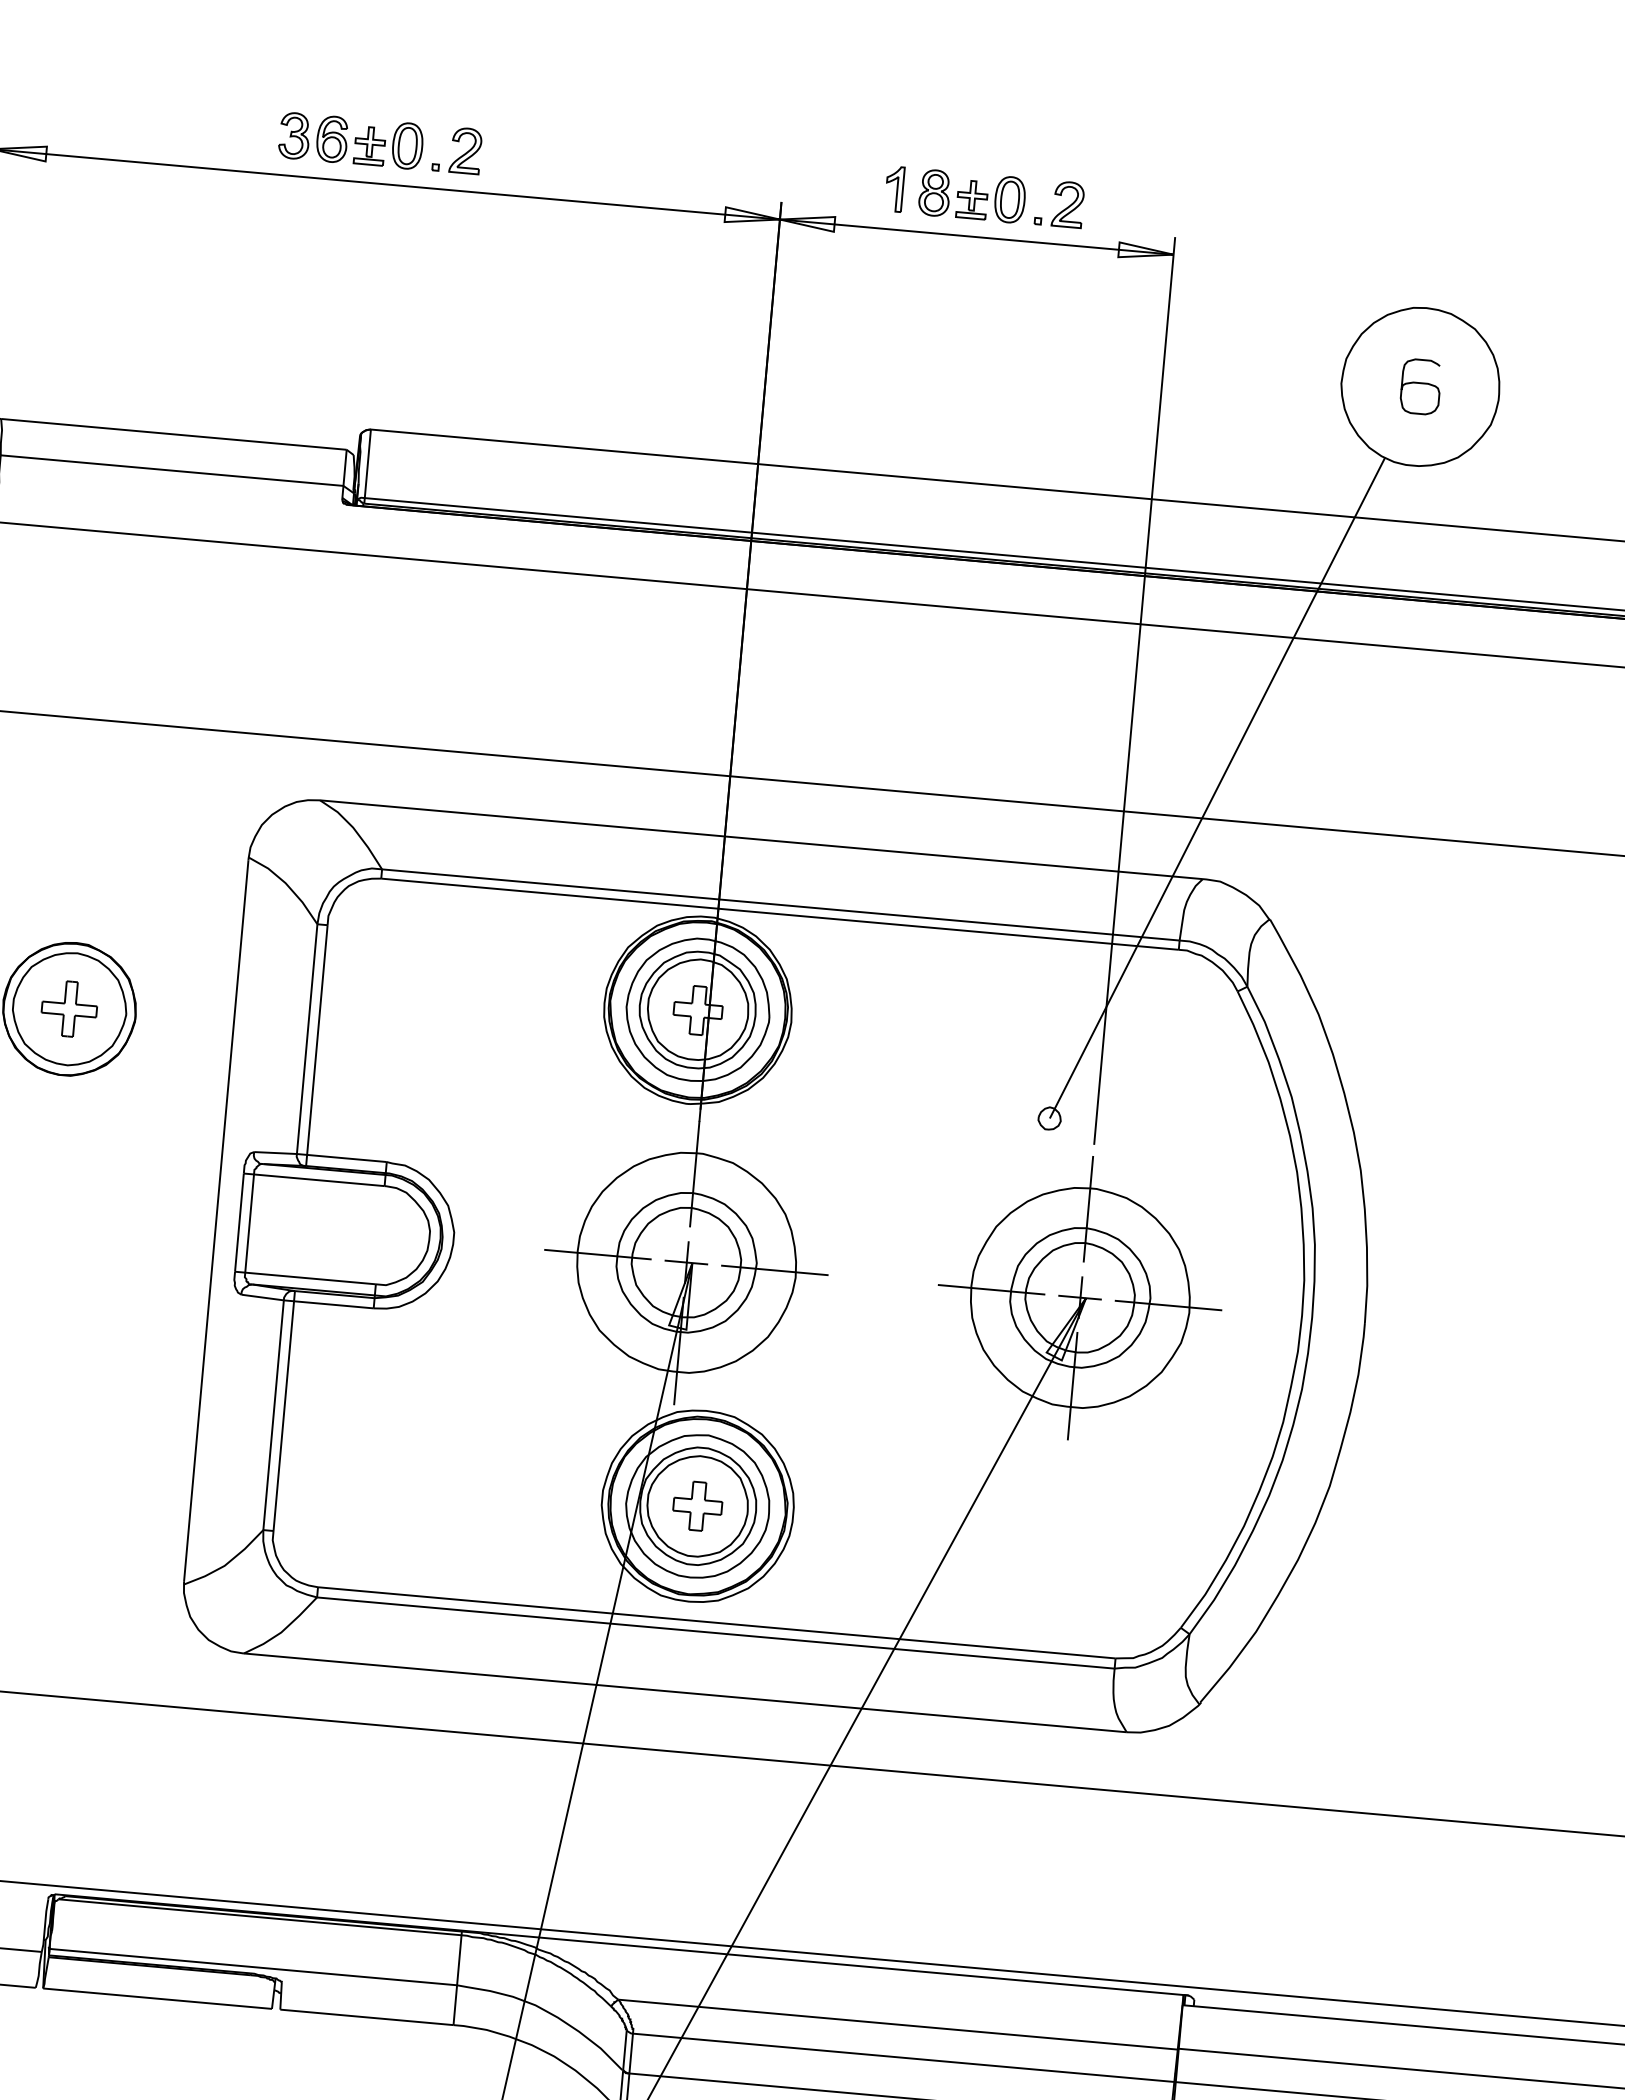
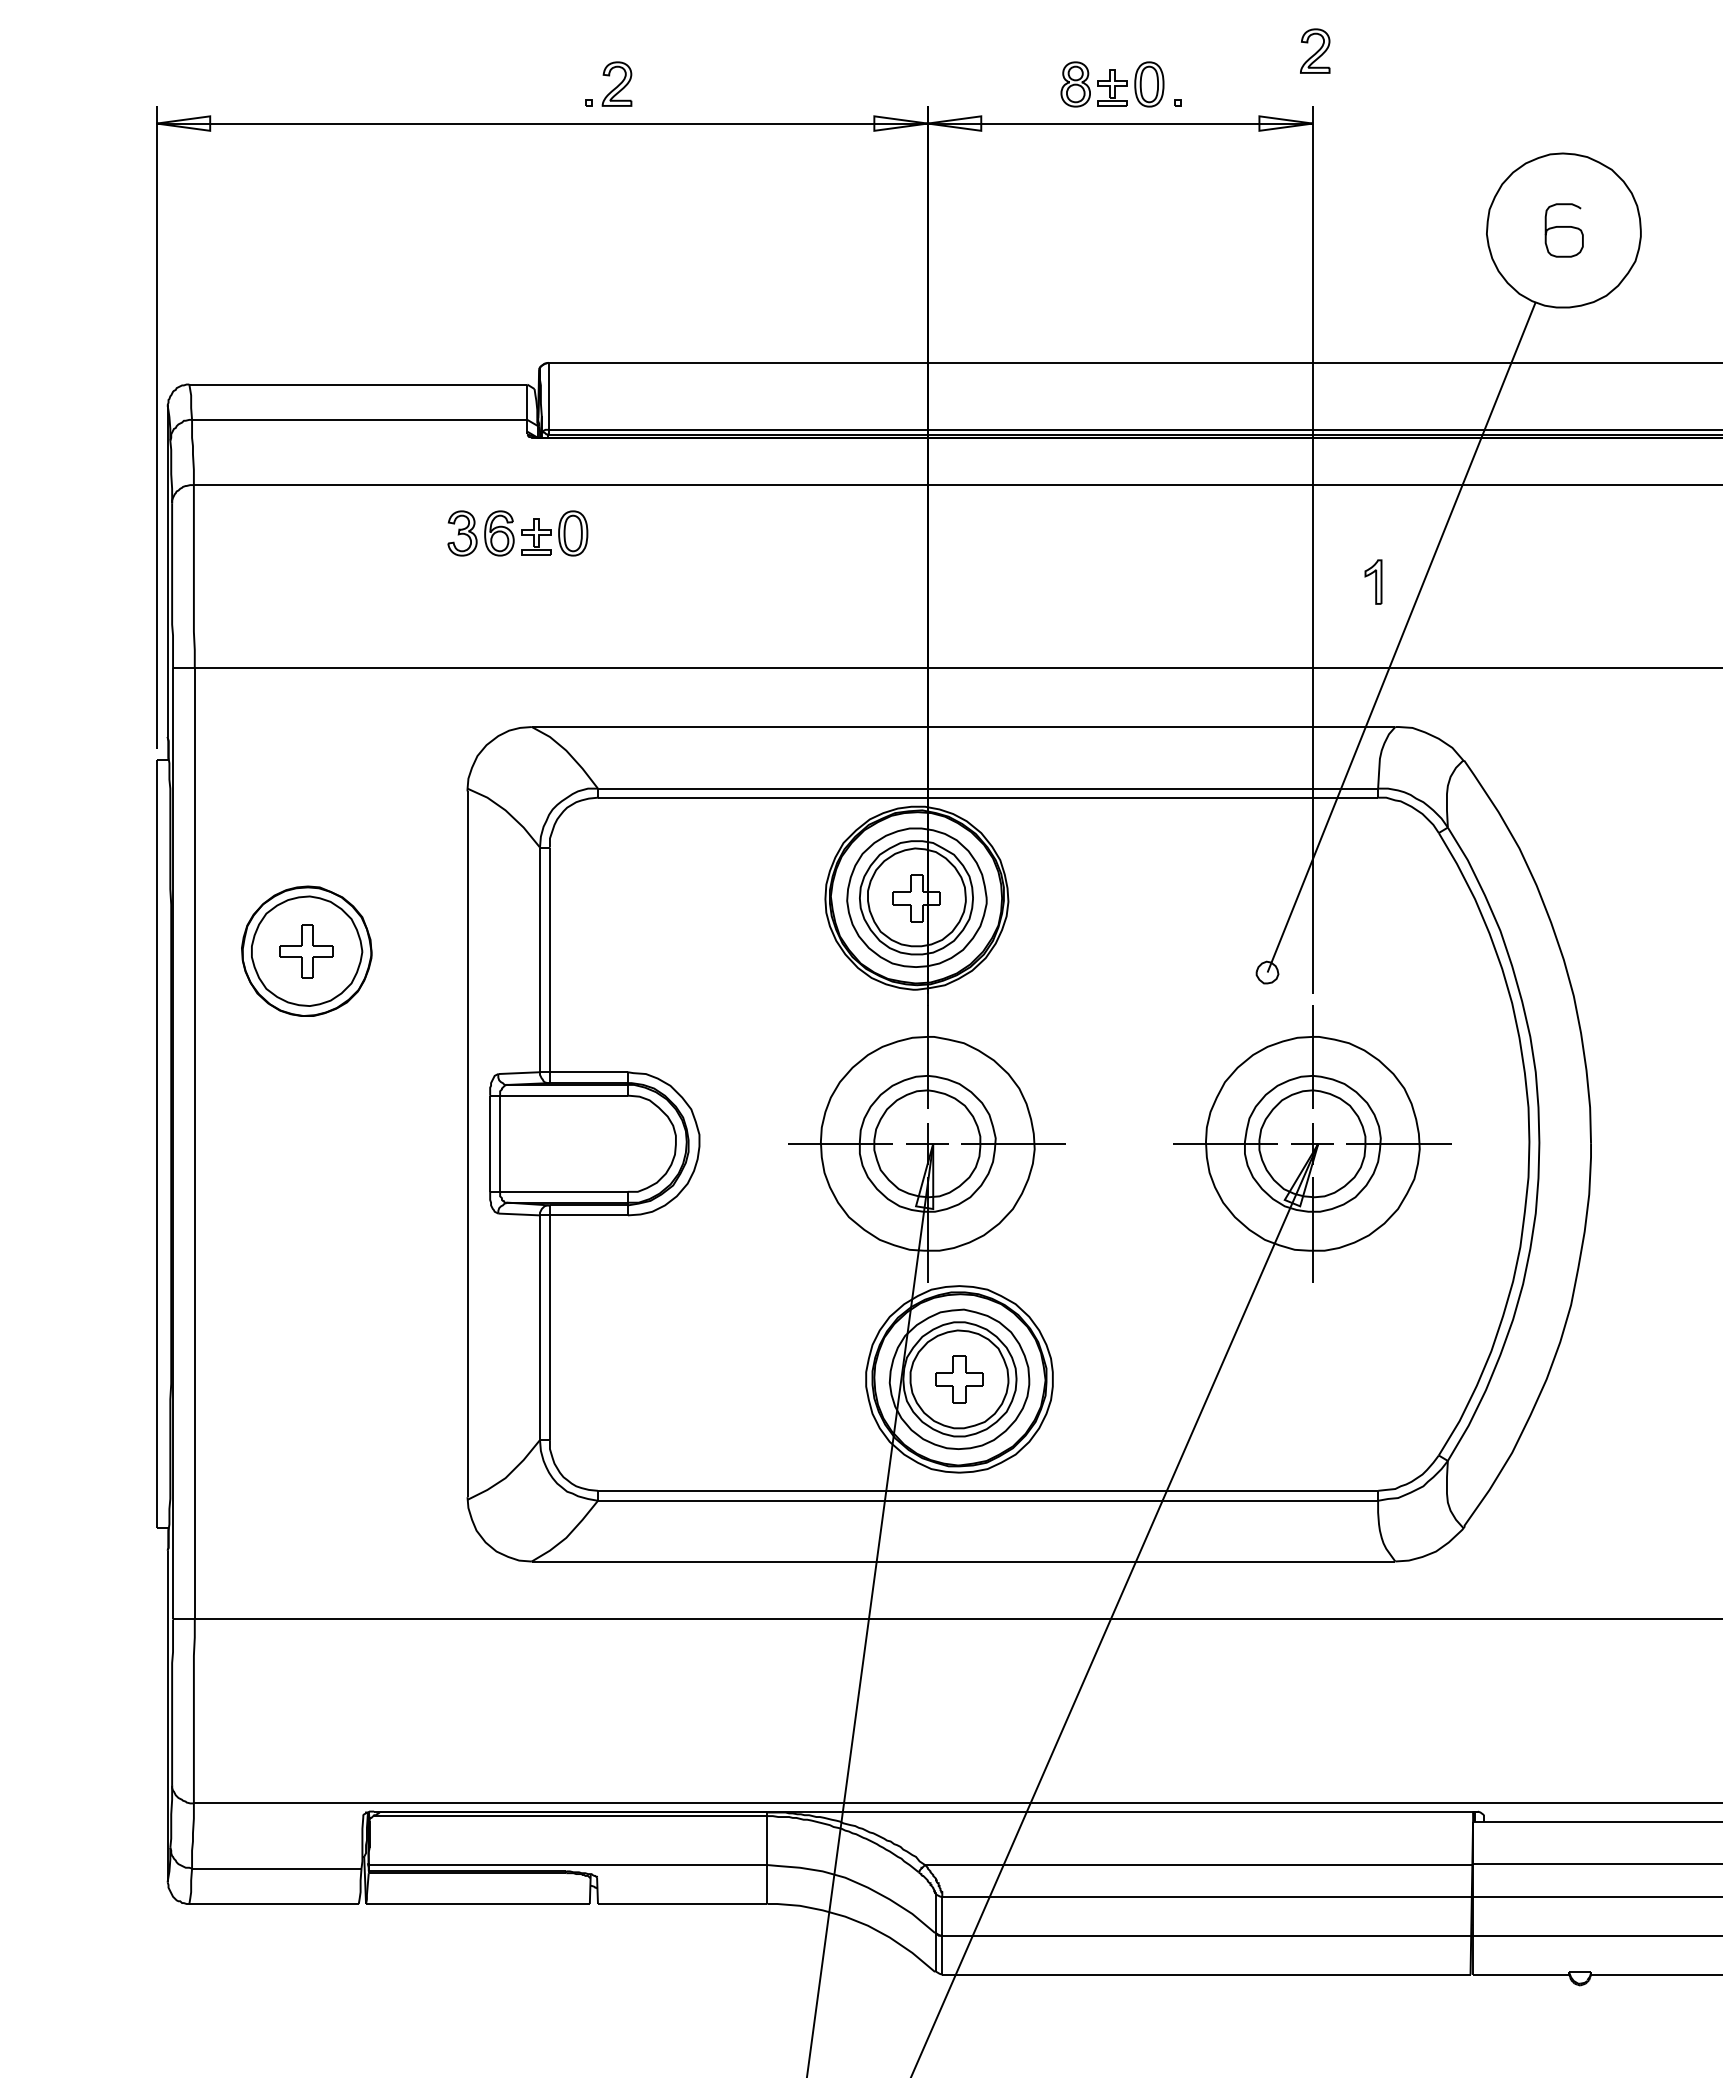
part: (350, 140) -> (517, 533), moved
part: (894, 188) -> (1373, 581), moved
part: (1068, 204) -> (1315, 50), moved

